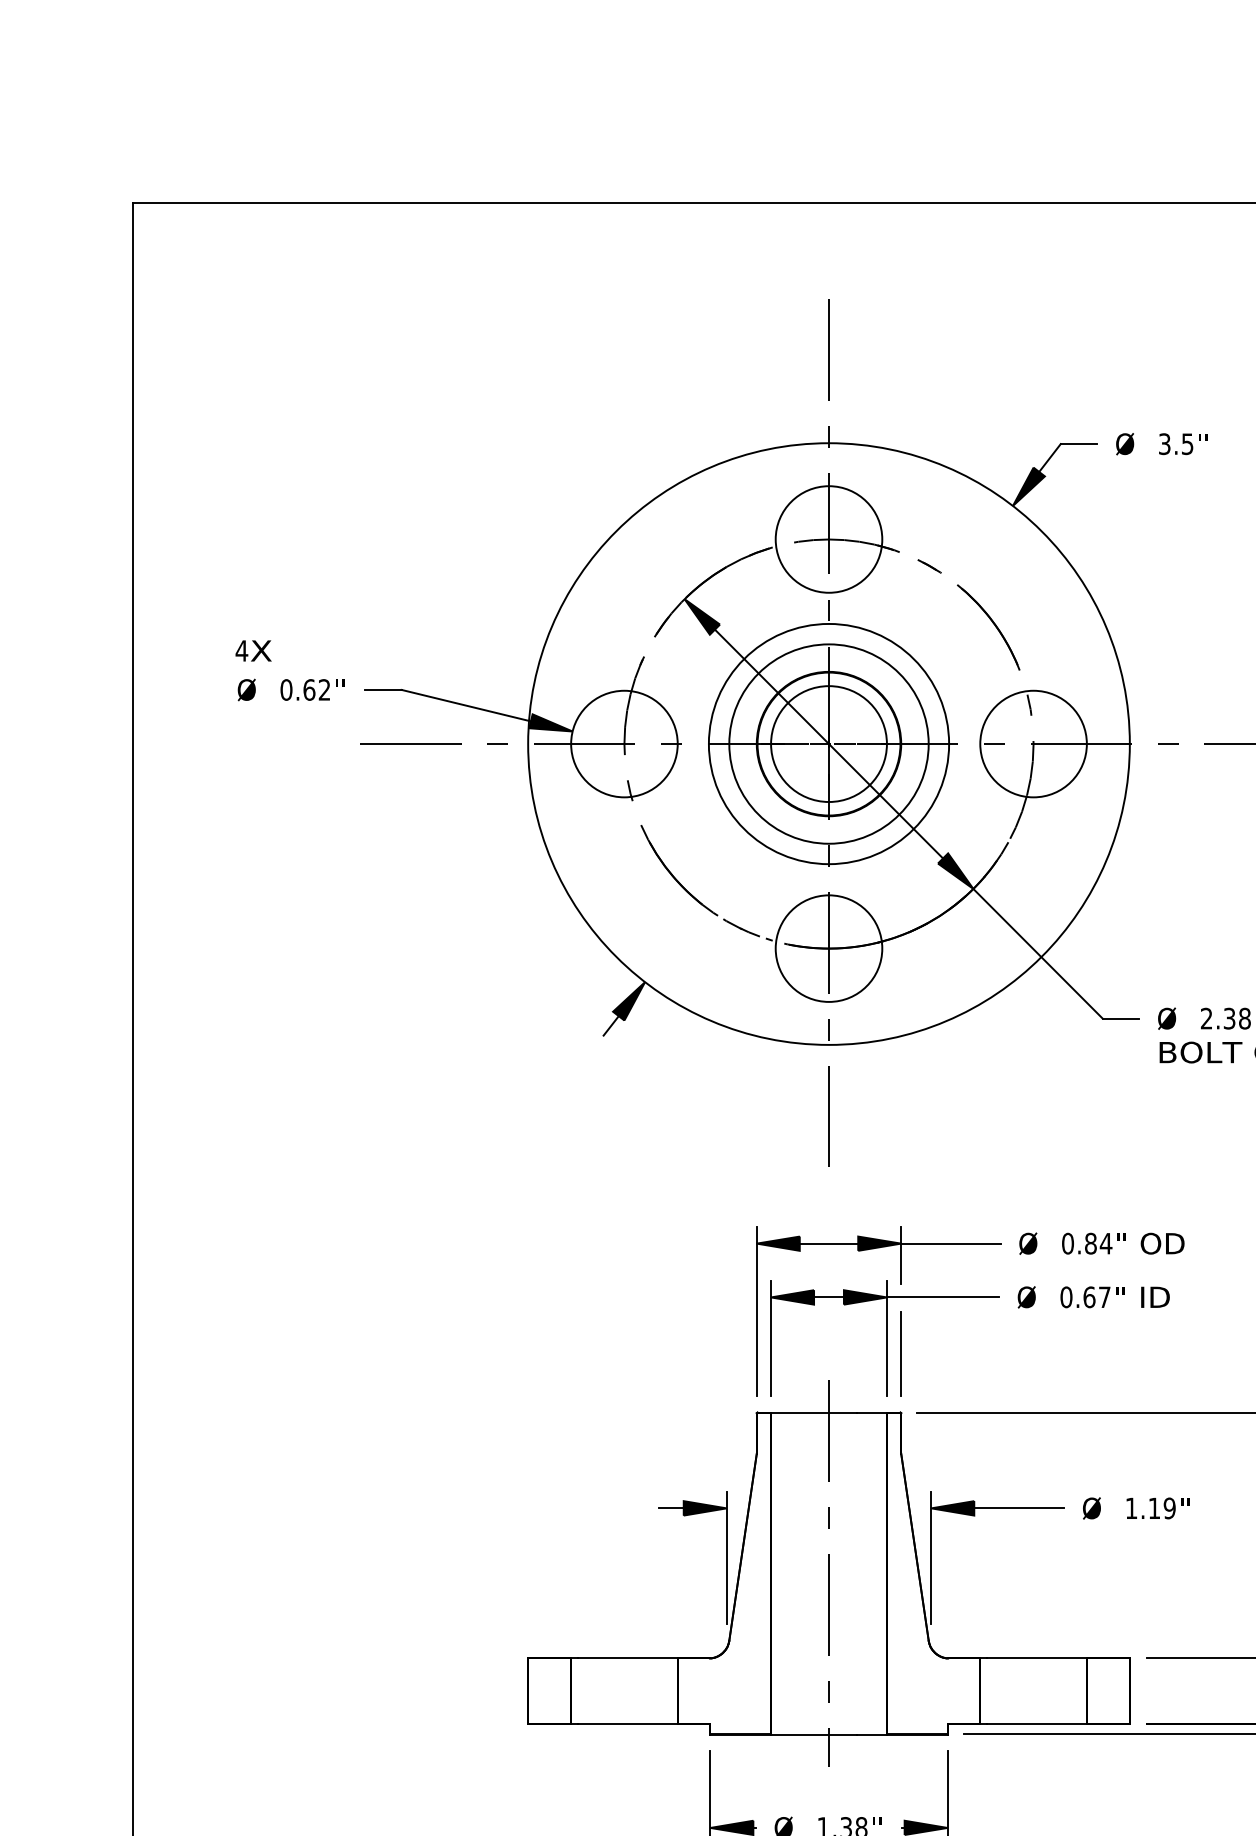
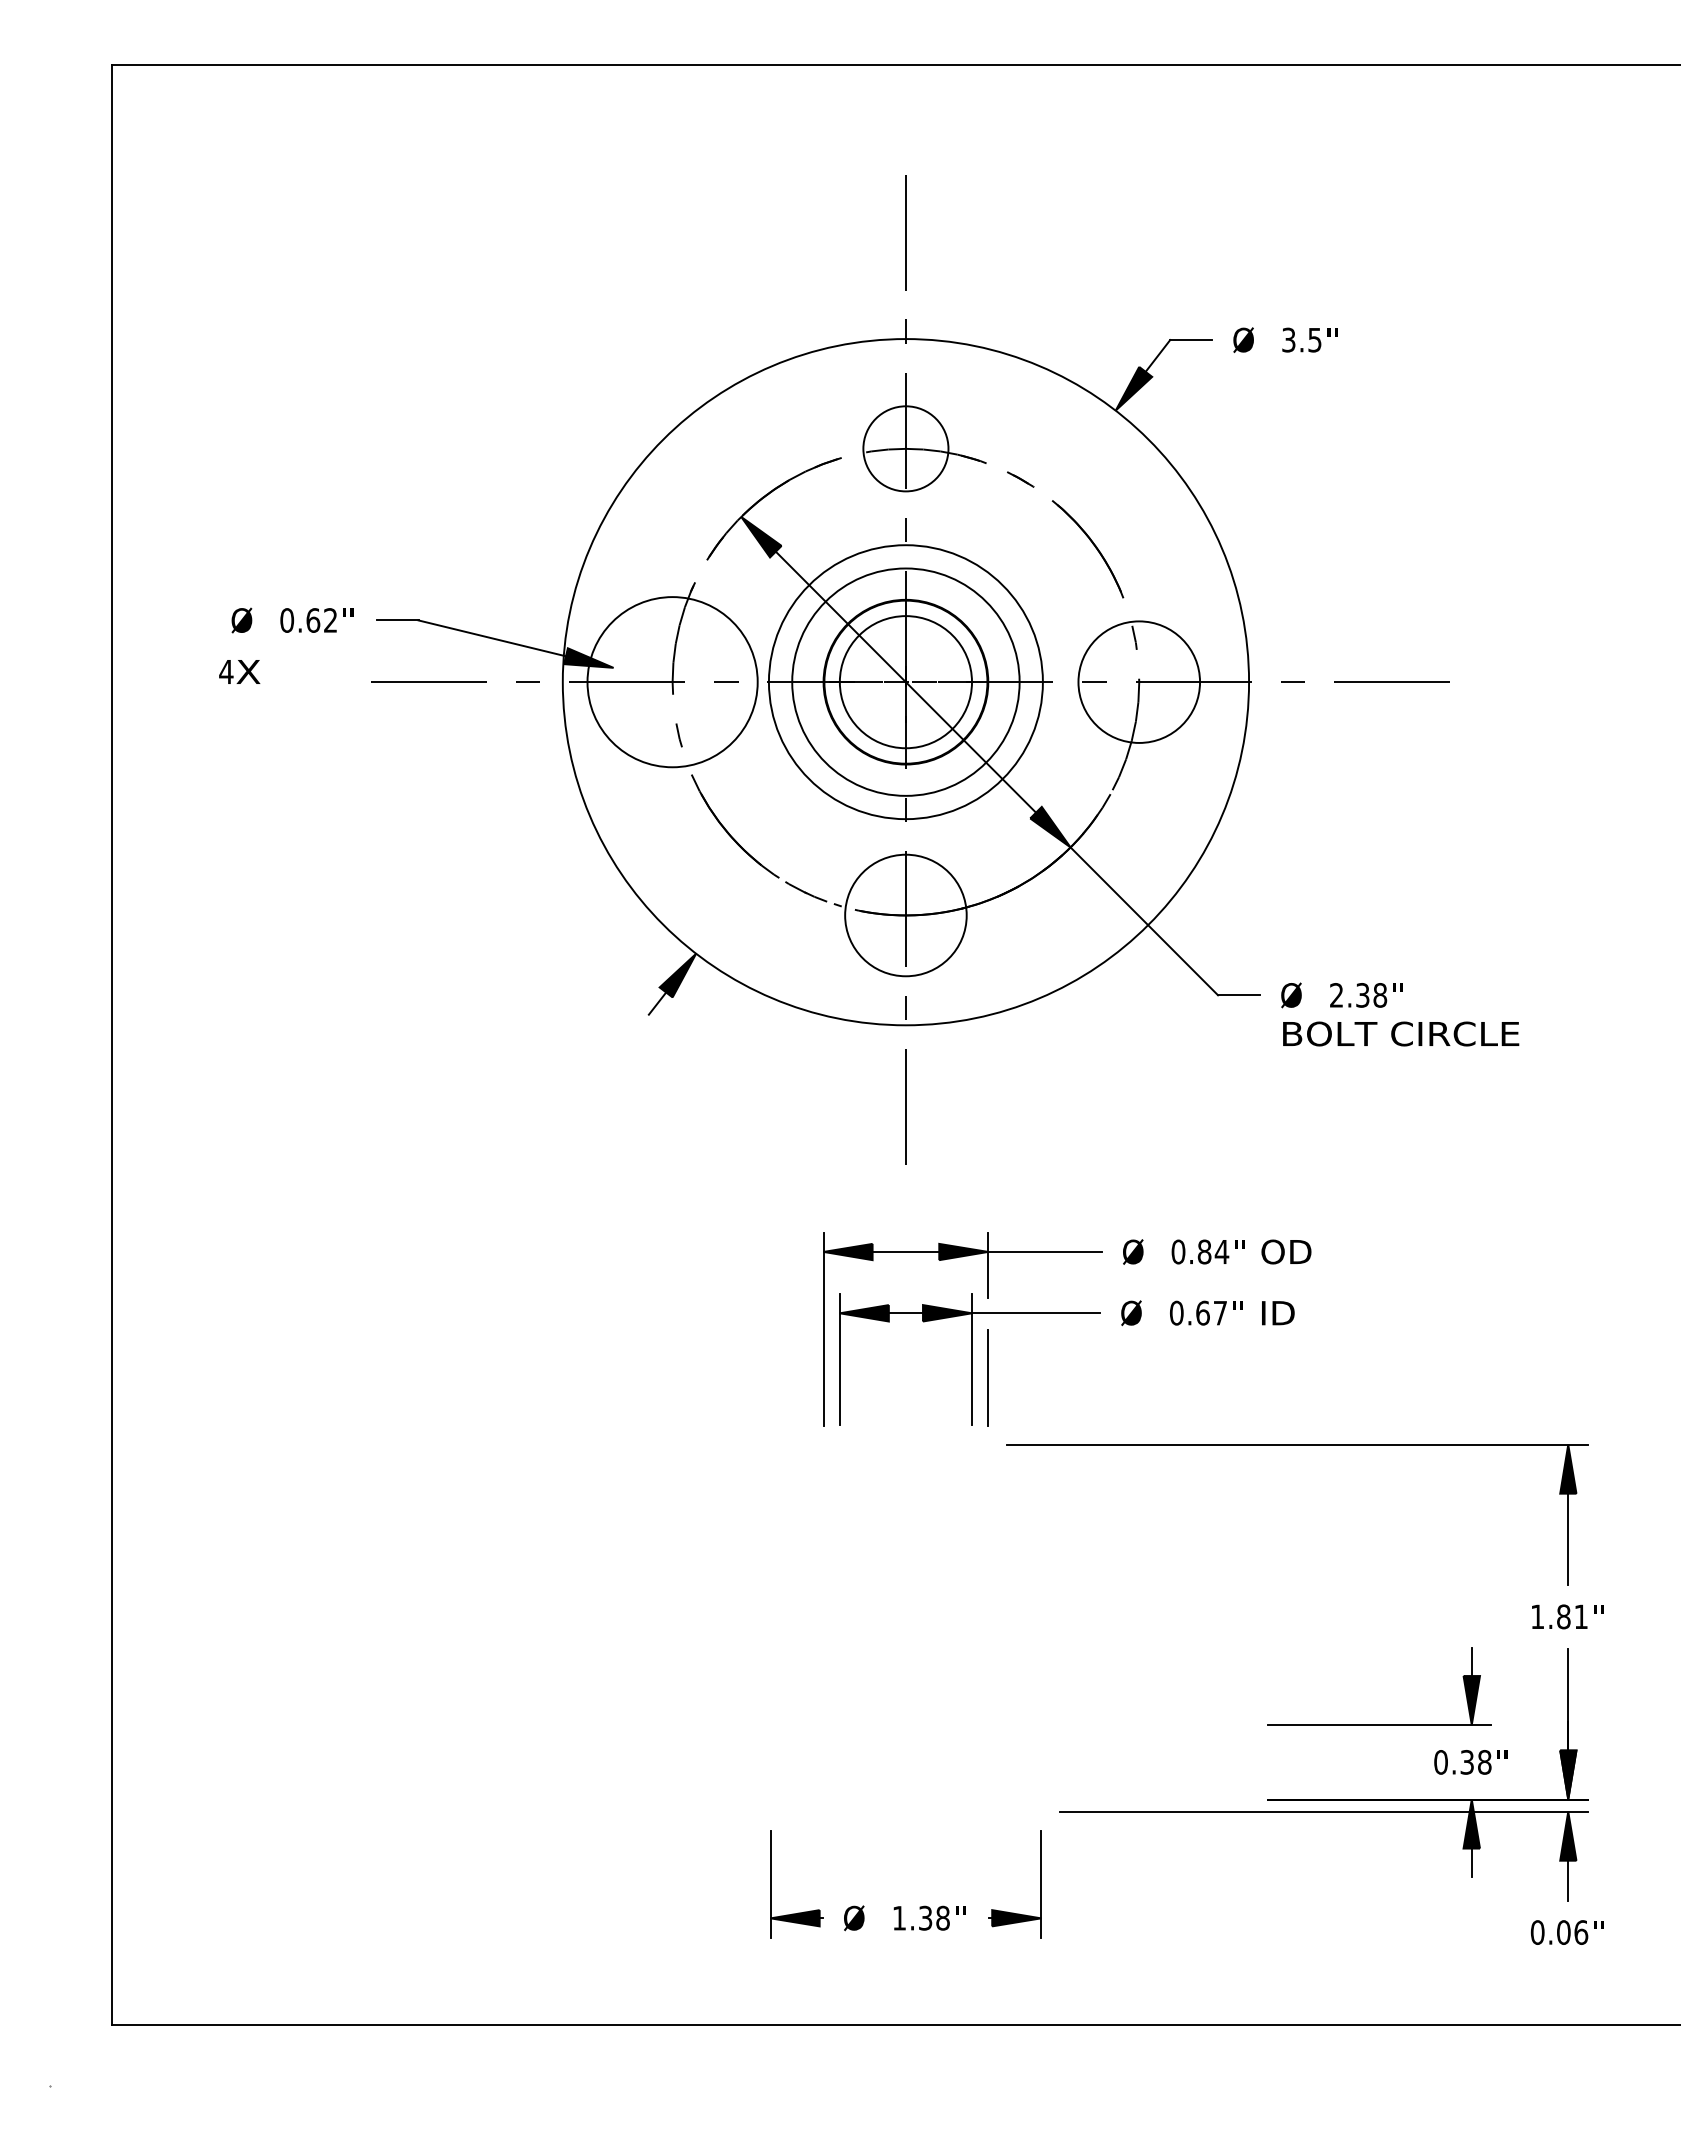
circle: (828, 539) -> (905, 448), size x0.7
text: (253, 650) -> (239, 671), moved
circle: (624, 743) -> (672, 681), size x1.4
part: (858, 1573) -> (939, 1628), removed

